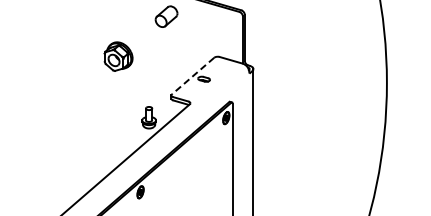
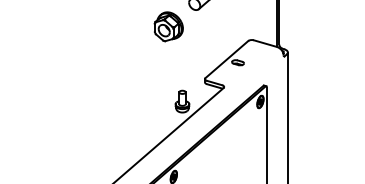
part: (118, 56) -> (168, 26), moved
line: (193, 76) -> (227, 59), dashed -> solid

